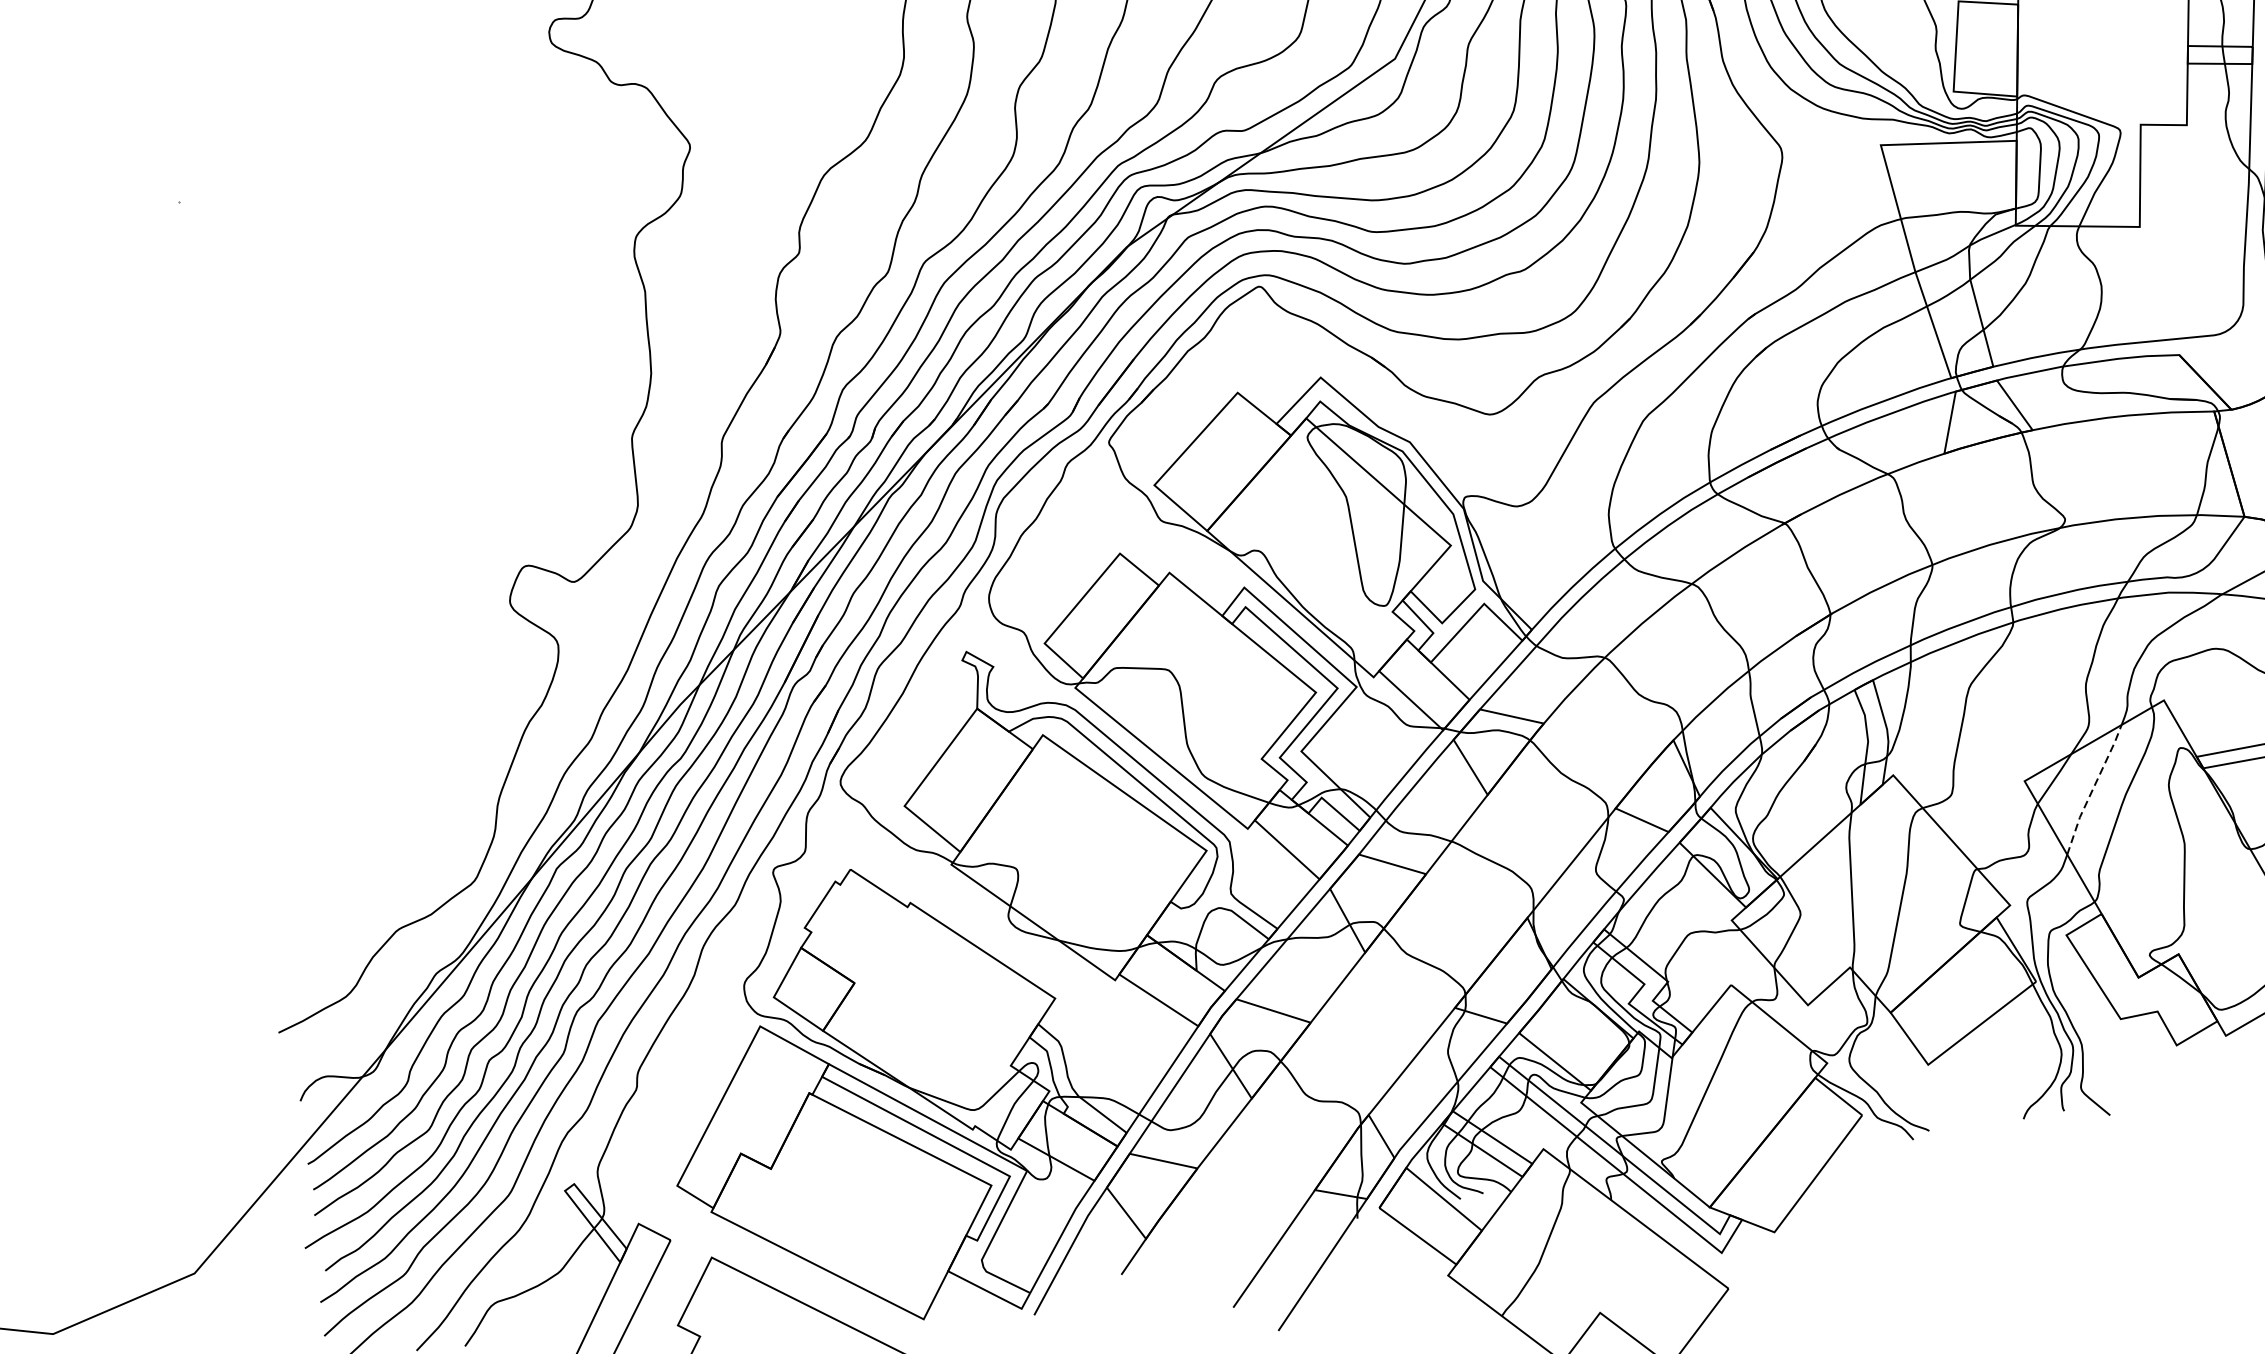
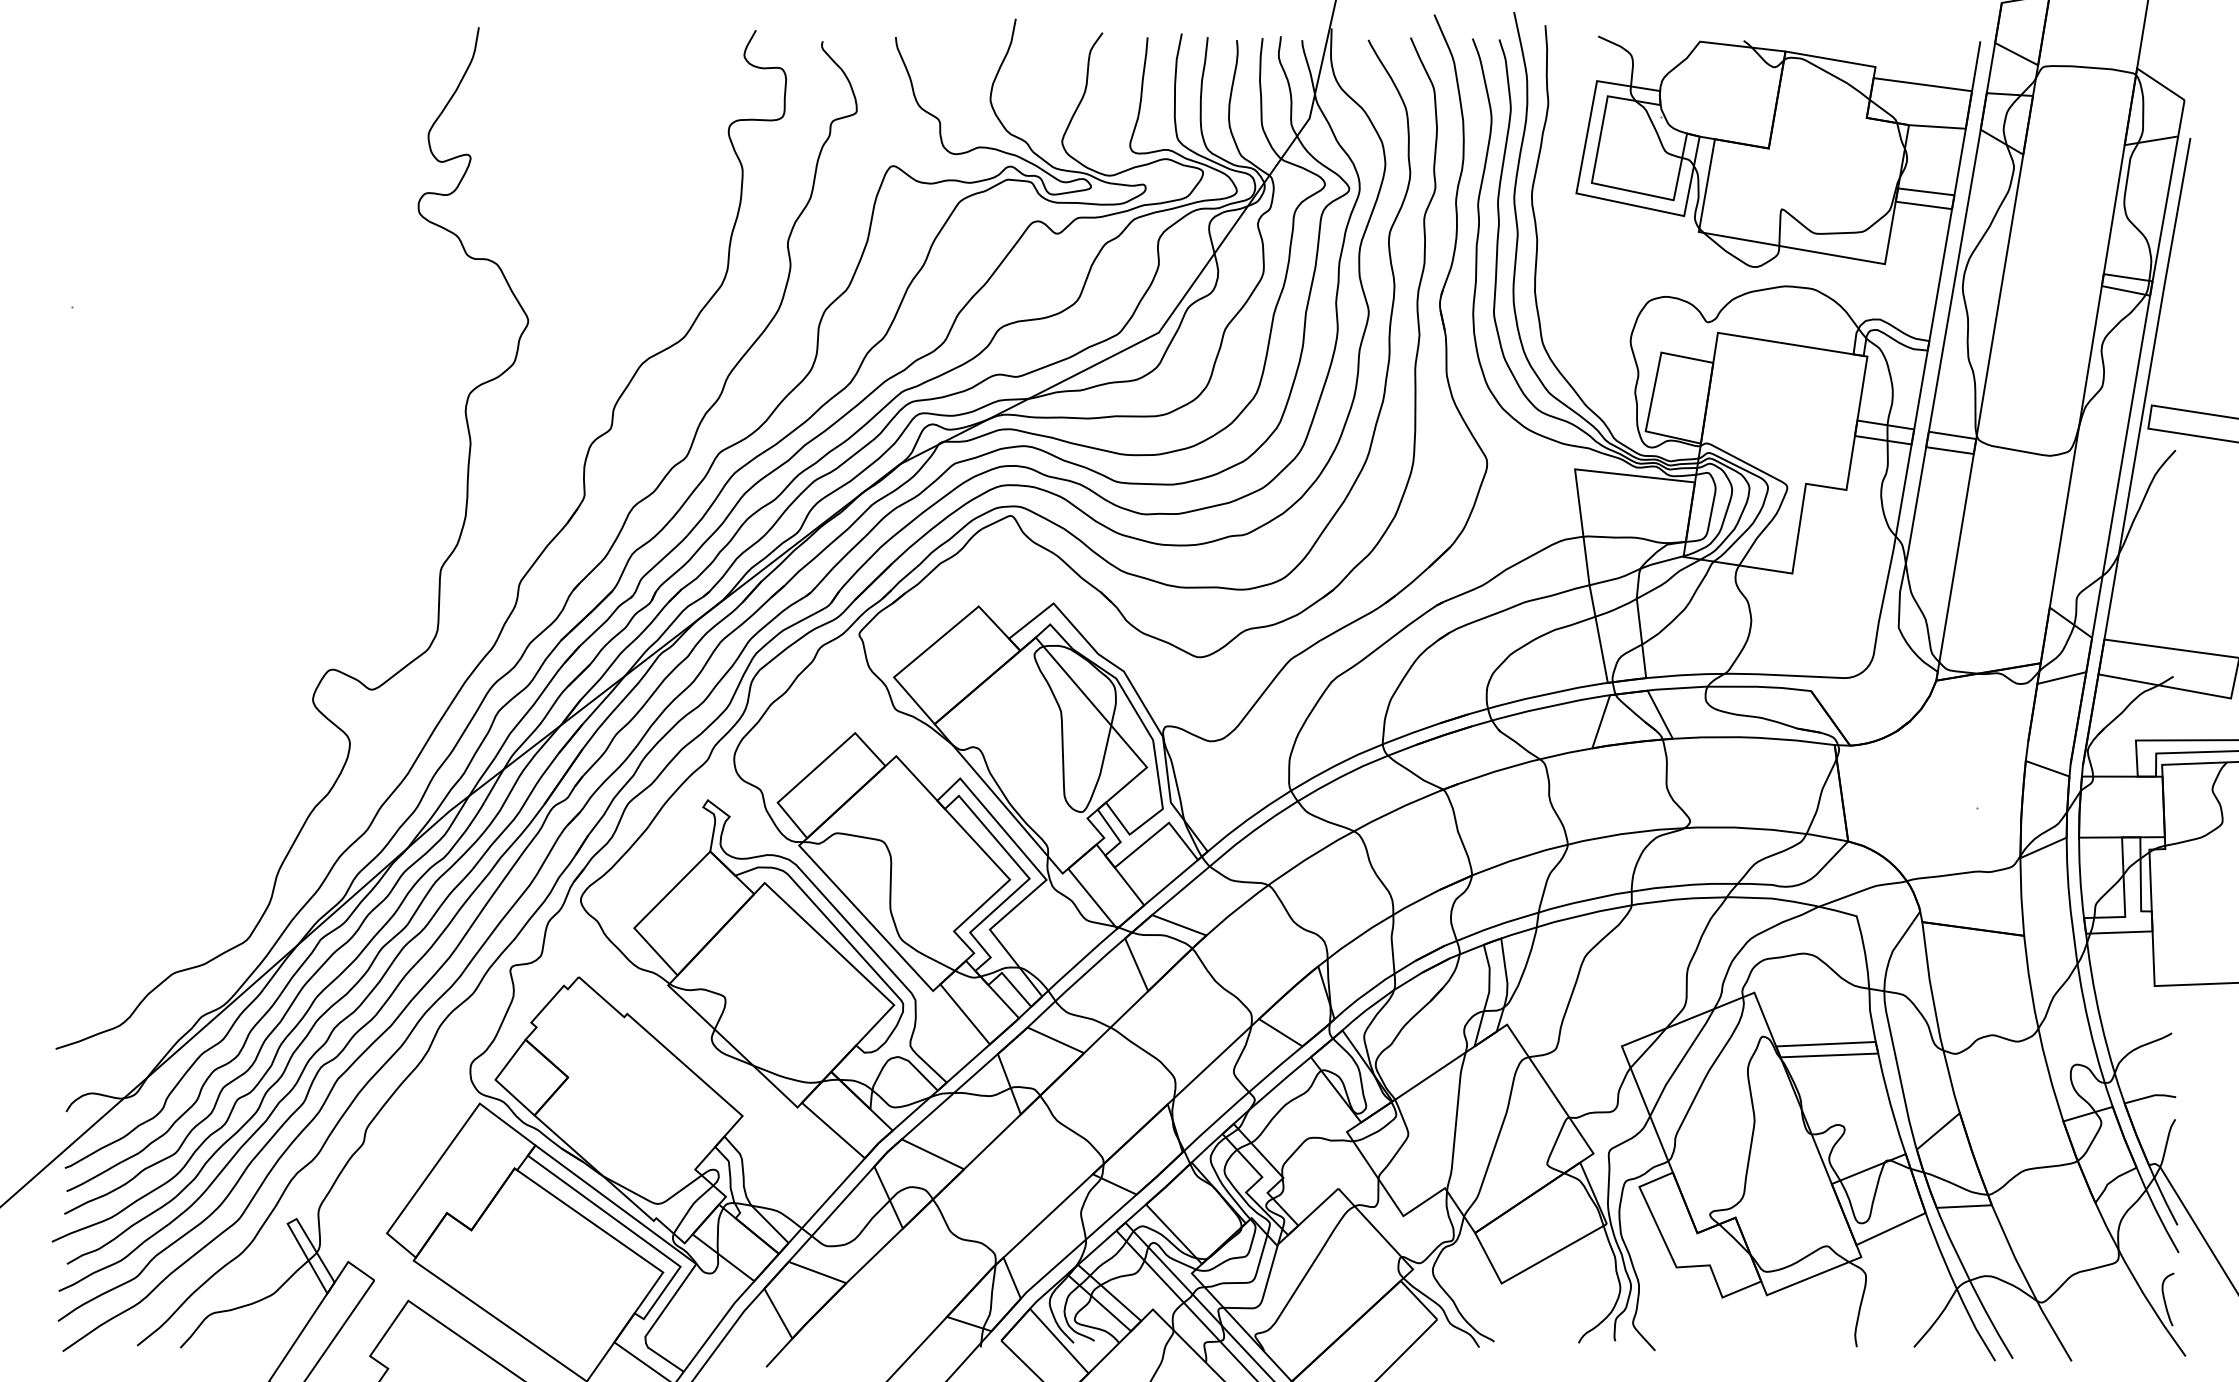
line: (2093, 788) -> (1681, 1061), dashed -> solid

